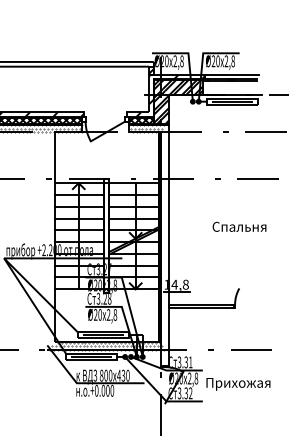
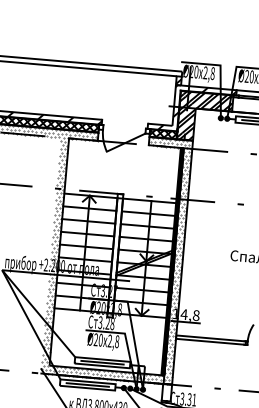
hatch: (164, 237) -> (177, 262), added
hatch: (51, 240) -> (55, 255), added

